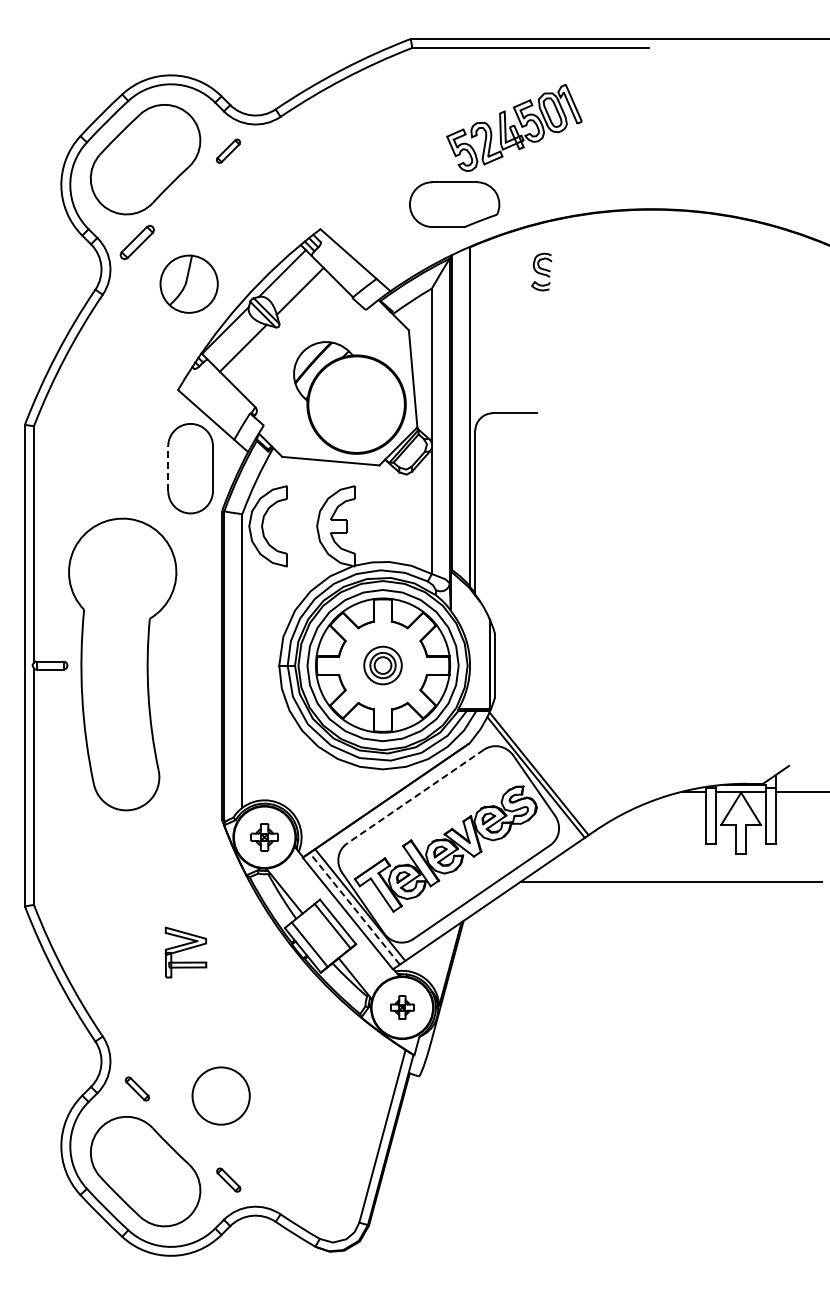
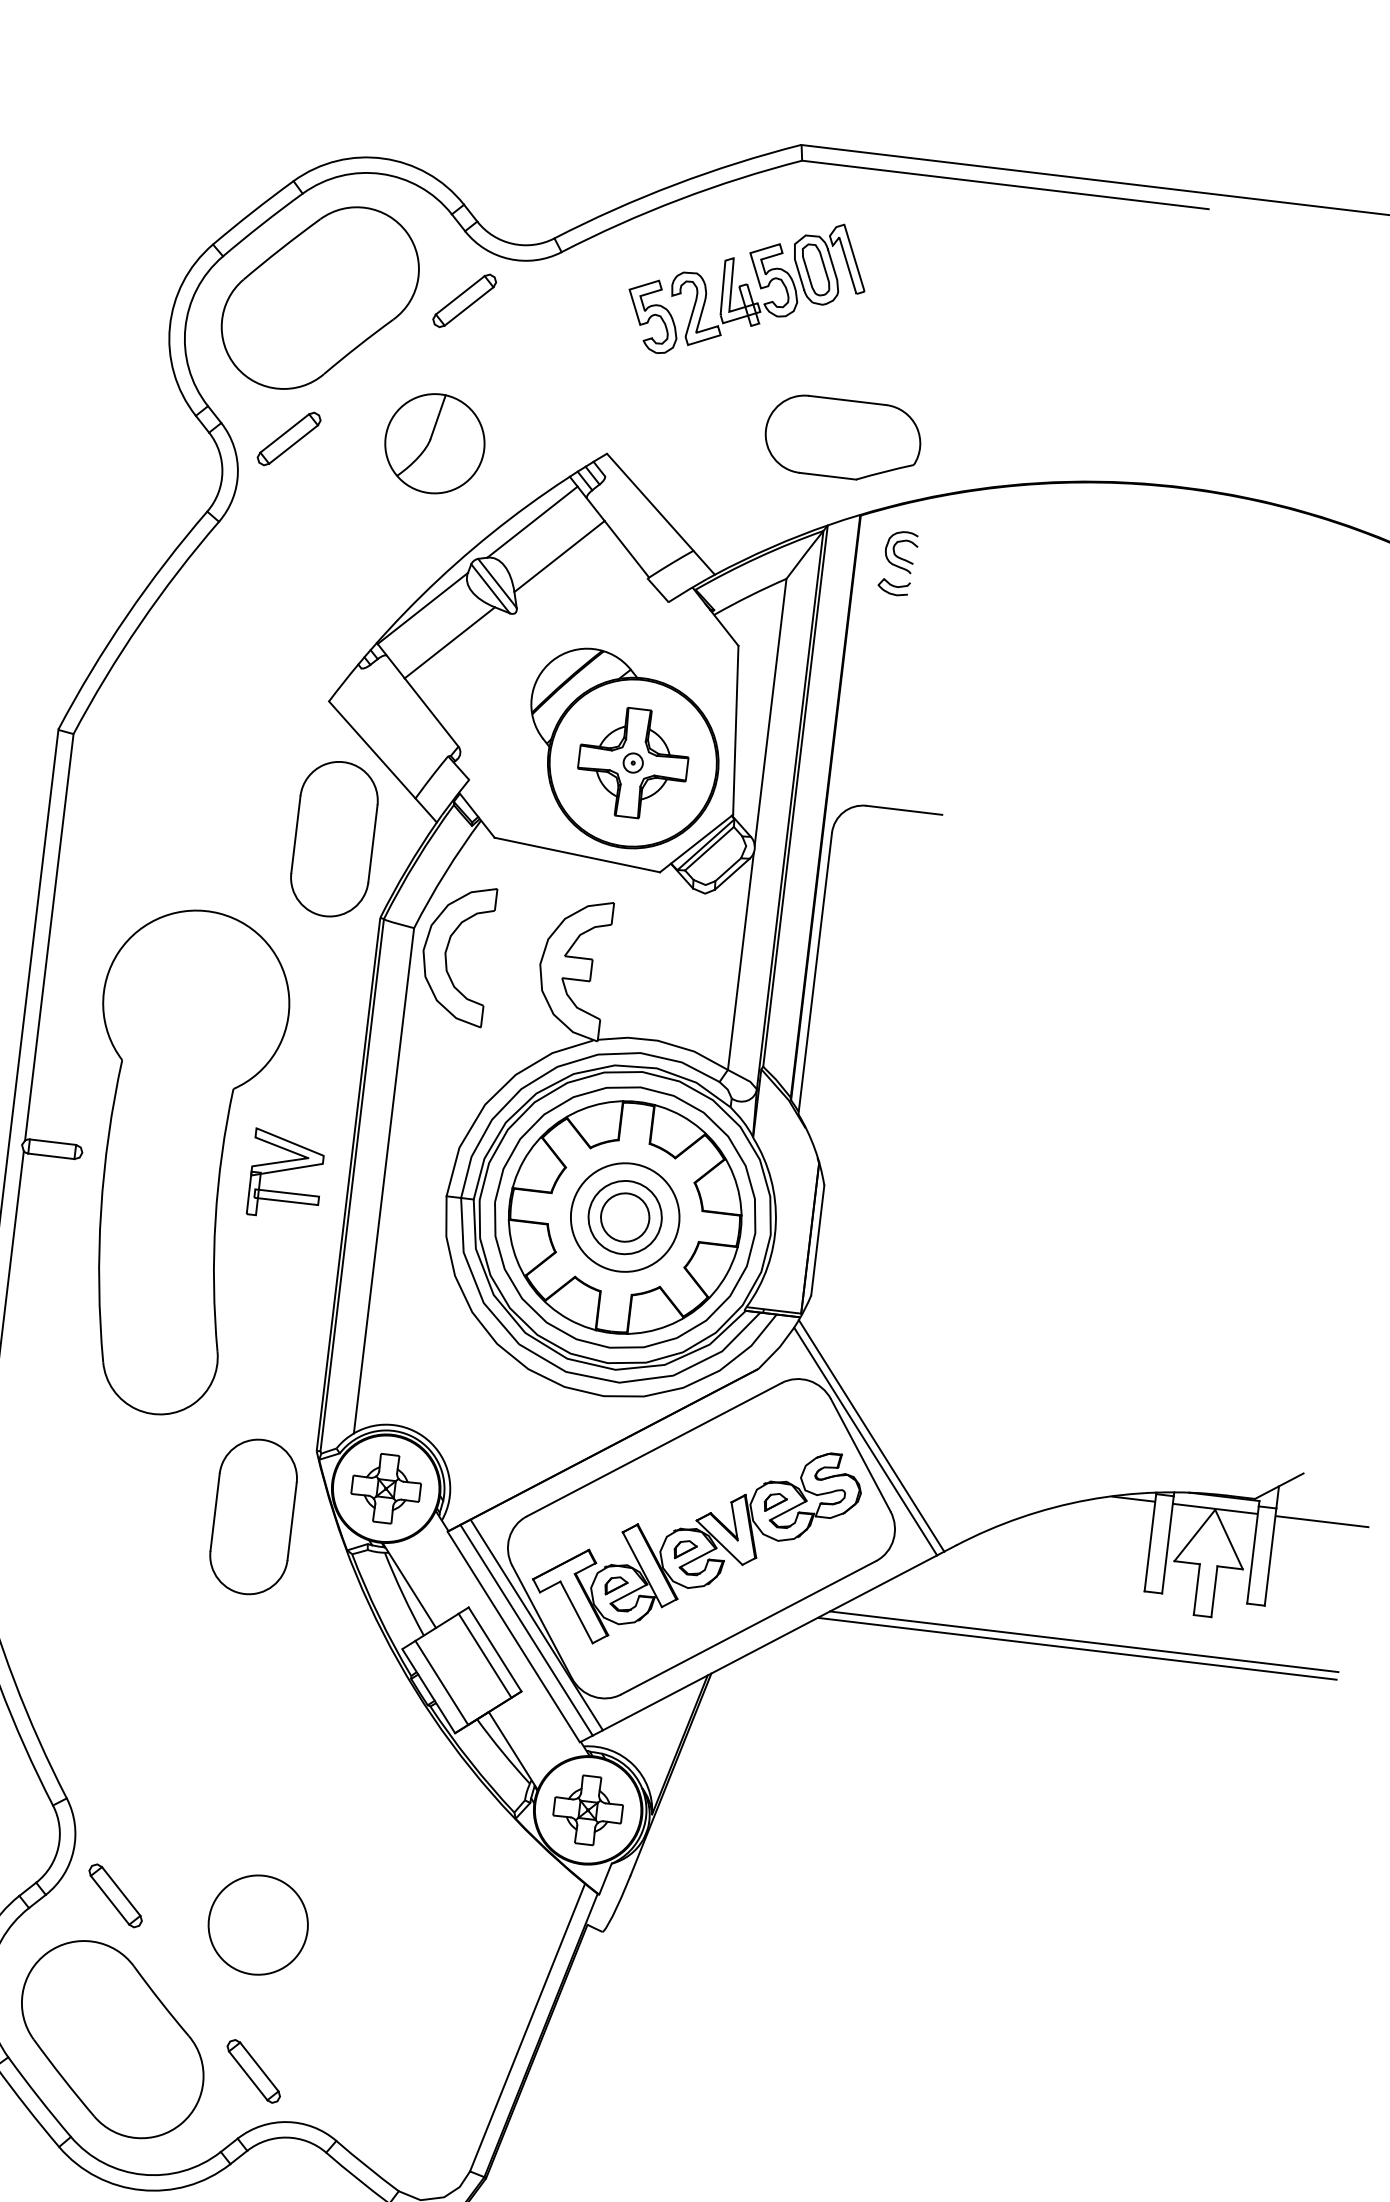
part: (514, 127) -> (747, 287), moved
part: (228, 150) -> (464, 299), size x1.43
part: (541, 271) -> (897, 562), moved
part: (188, 283) -> (433, 442), moved
part: (356, 404) -> (633, 762), added
line: (168, 468) -> (296, 834), dashed -> solid
part: (382, 665) -> (624, 1217), size x1.67
line: (415, 796) -> (654, 1449), dashed -> solid
part: (264, 837) -> (385, 1489), size x1.43
part: (190, 862) -> (253, 1516), added
line: (674, 877) -> (1083, 1642), added
line: (354, 908) -> (526, 1629), dashed -> solid
part: (185, 952) -> (285, 1175), moved
part: (402, 1007) -> (588, 1809), size x1.67
part: (137, 1088) -> (115, 1894), size x1.43
part: (228, 1179) -> (253, 2070), size x1.43

